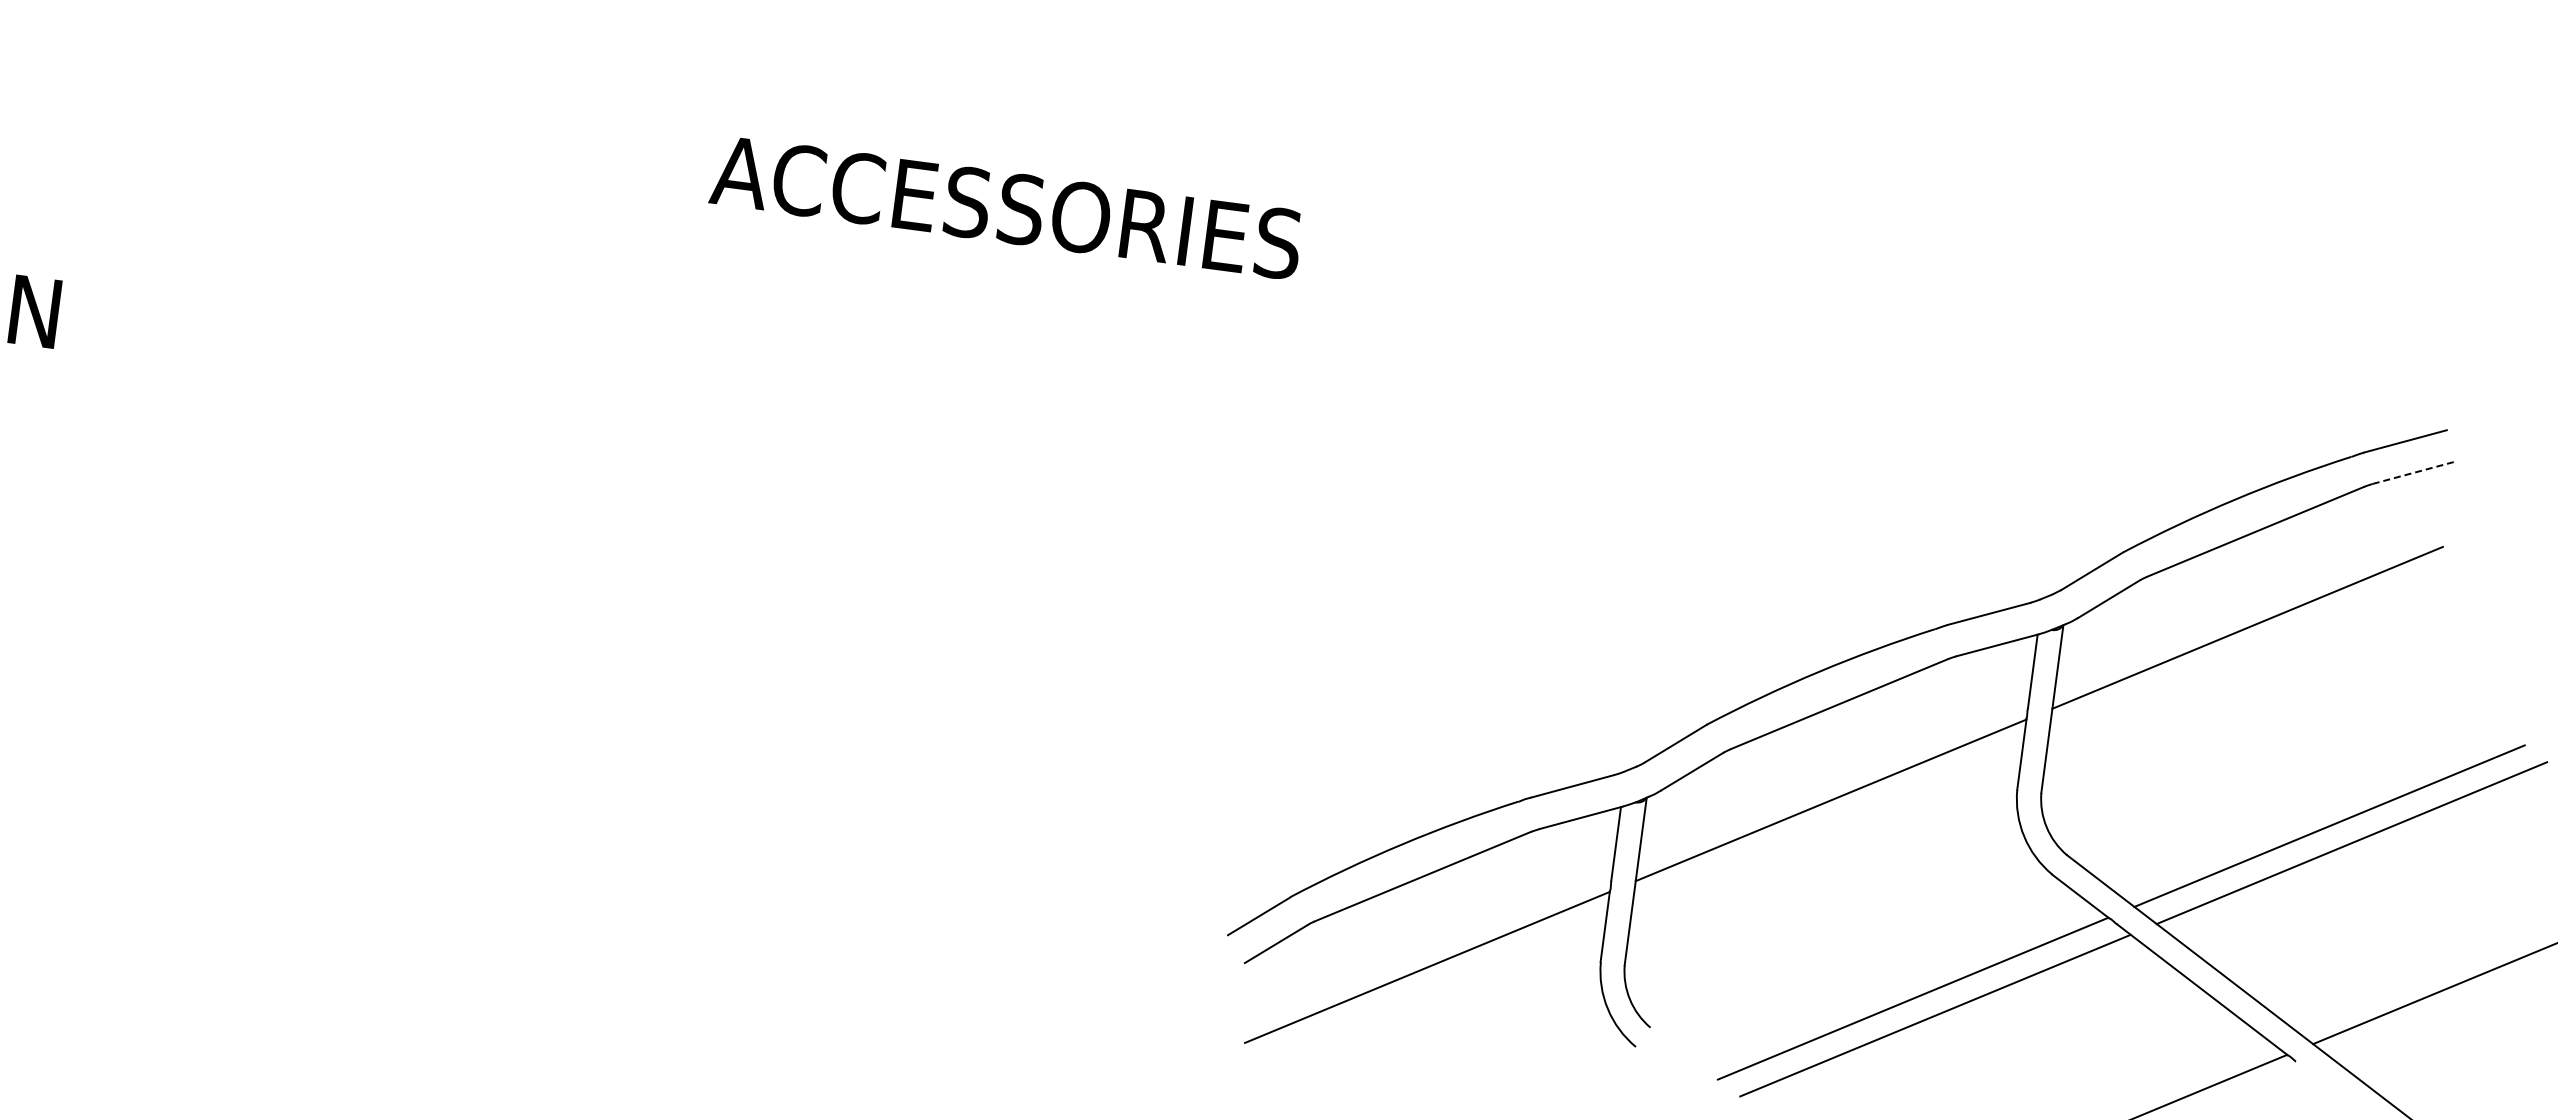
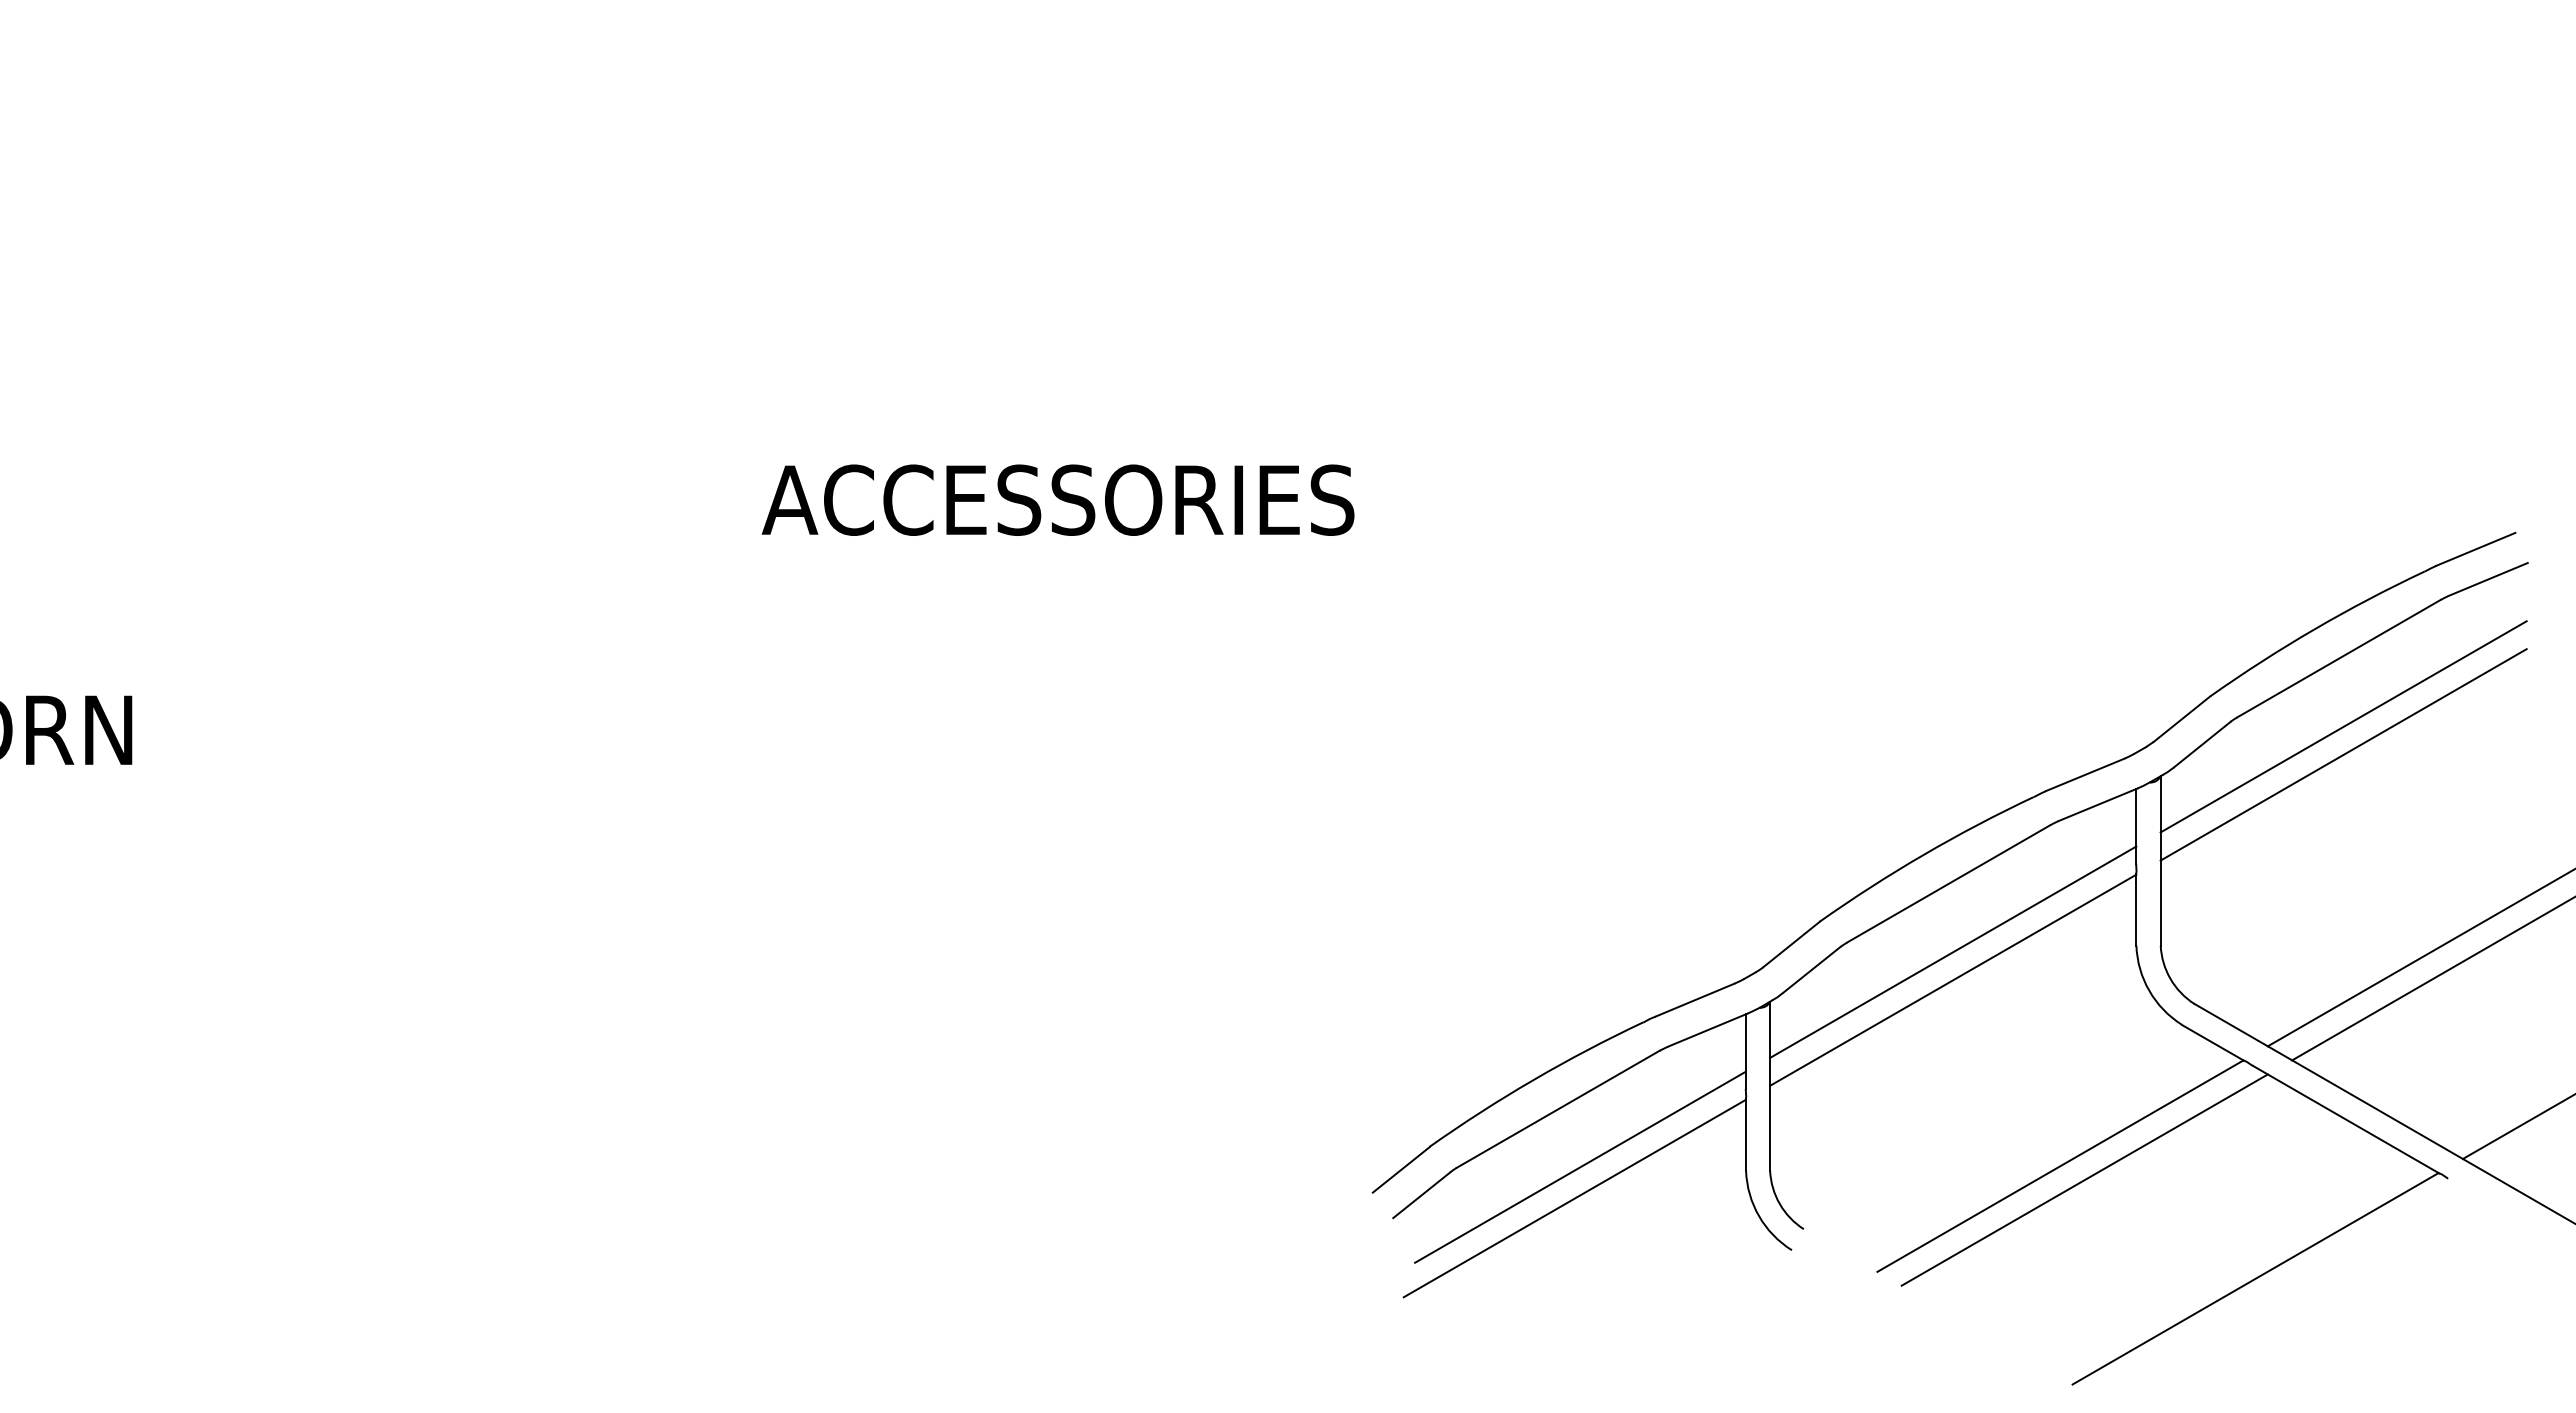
line: (2414, 472) -> (2488, 579), dashed -> solid
line: (2251, 599) -> (2343, 726), added
line: (1835, 771) -> (1953, 951), added
line: (1437, 936) -> (1580, 1166), added

